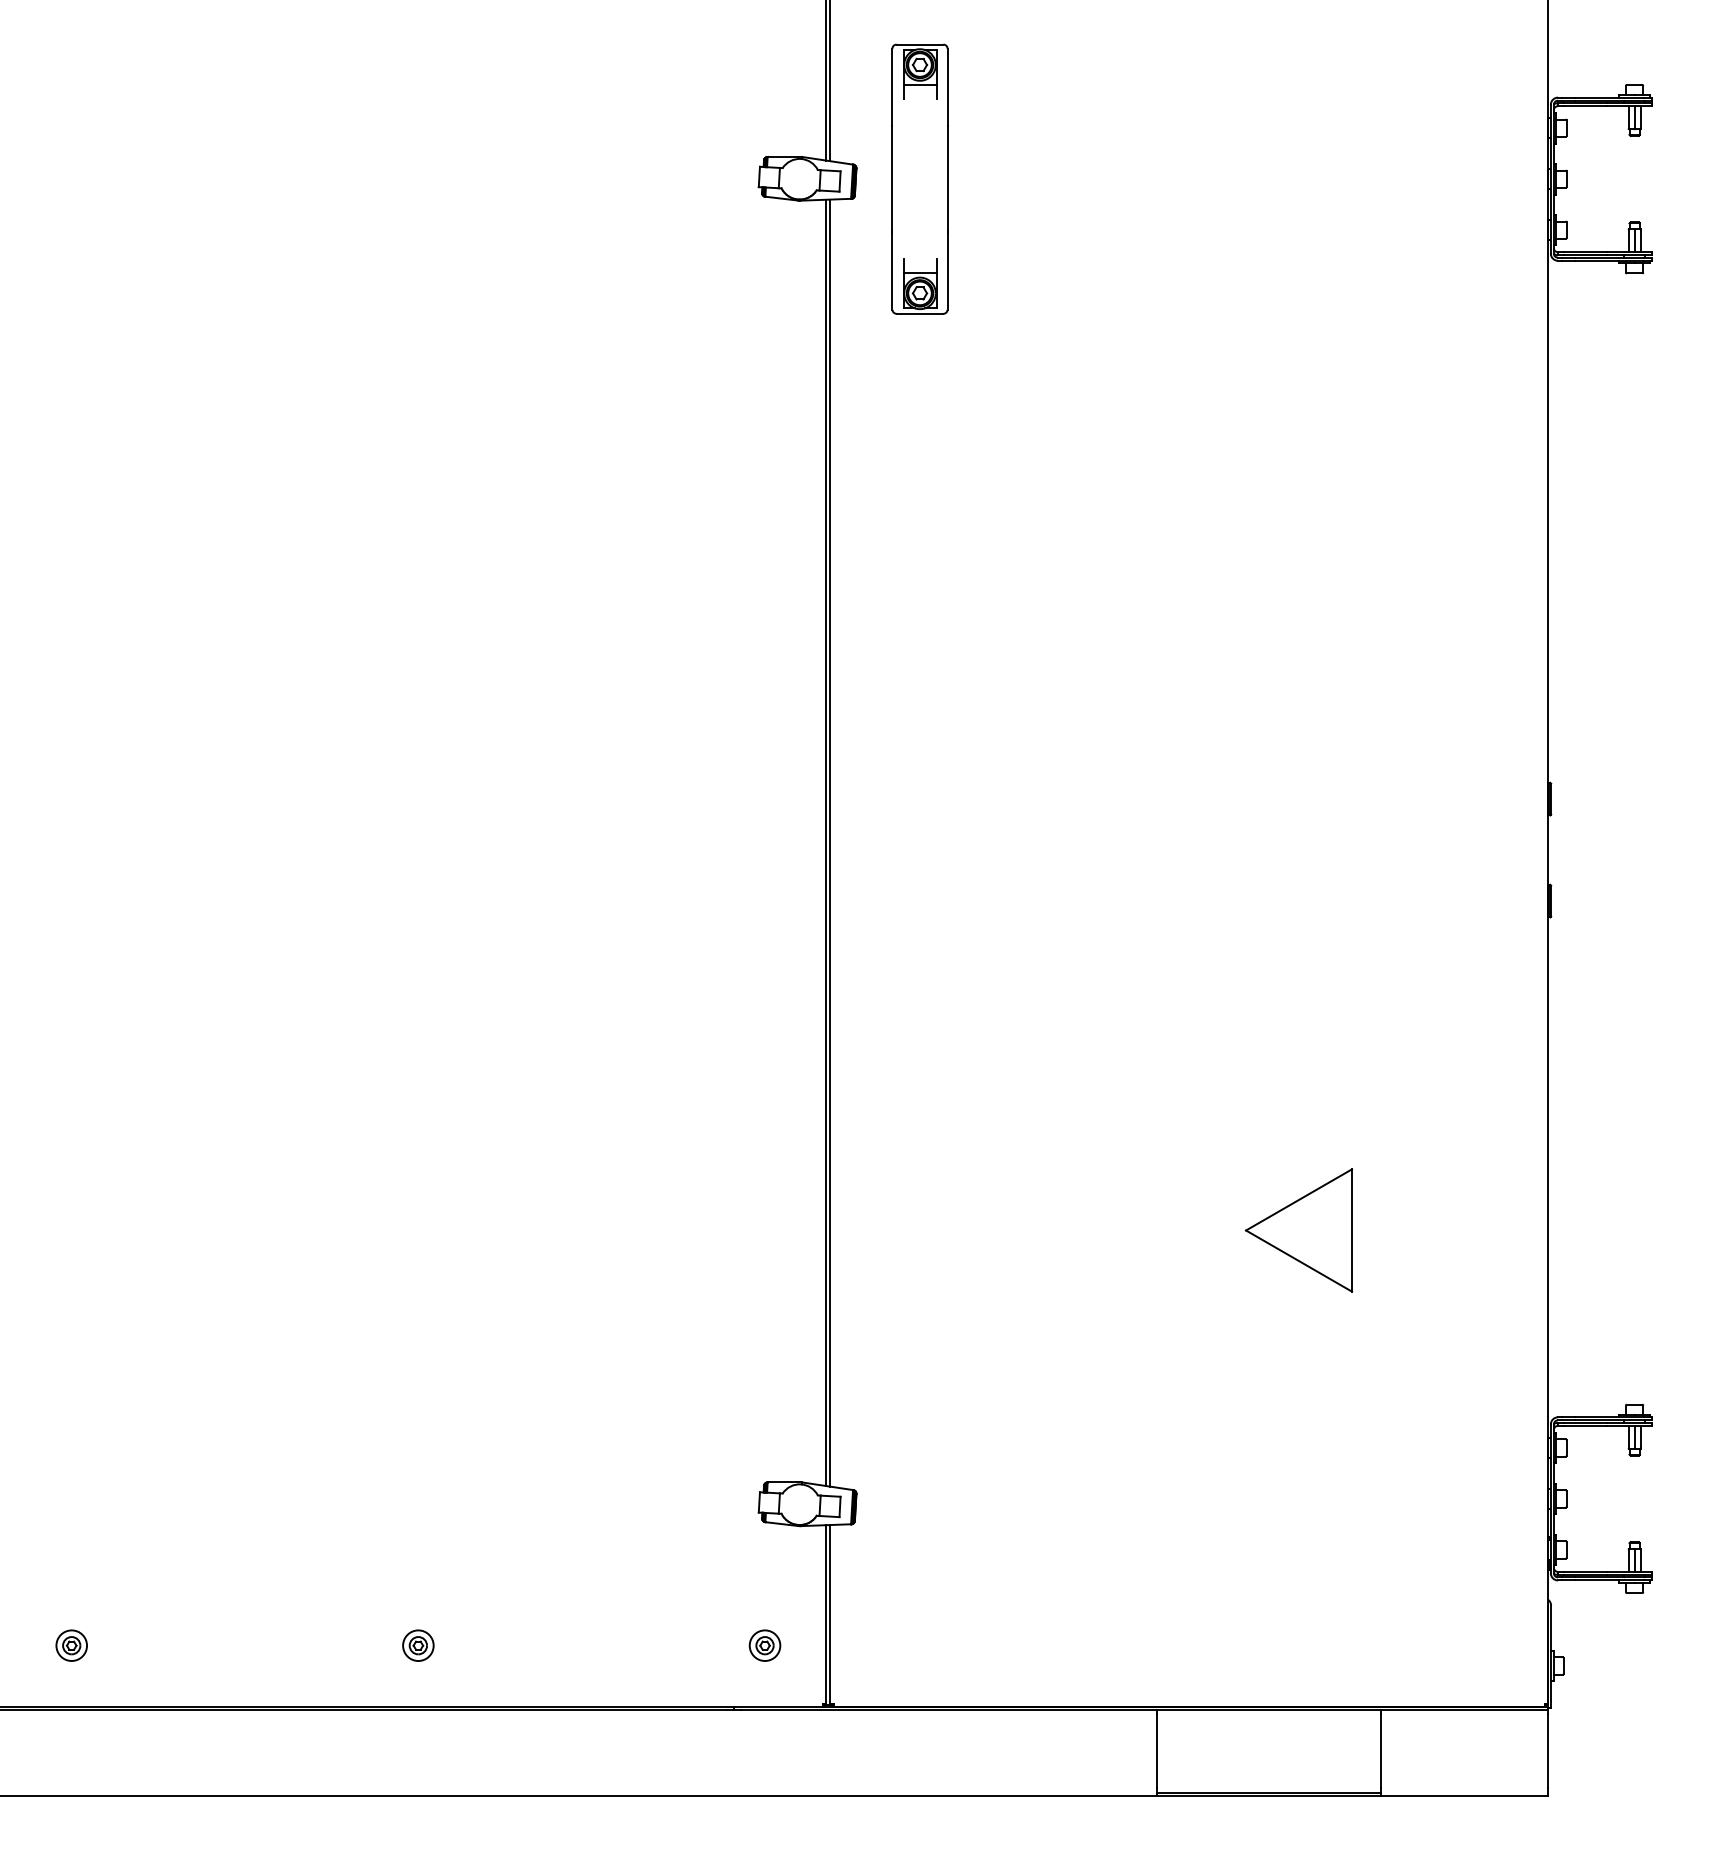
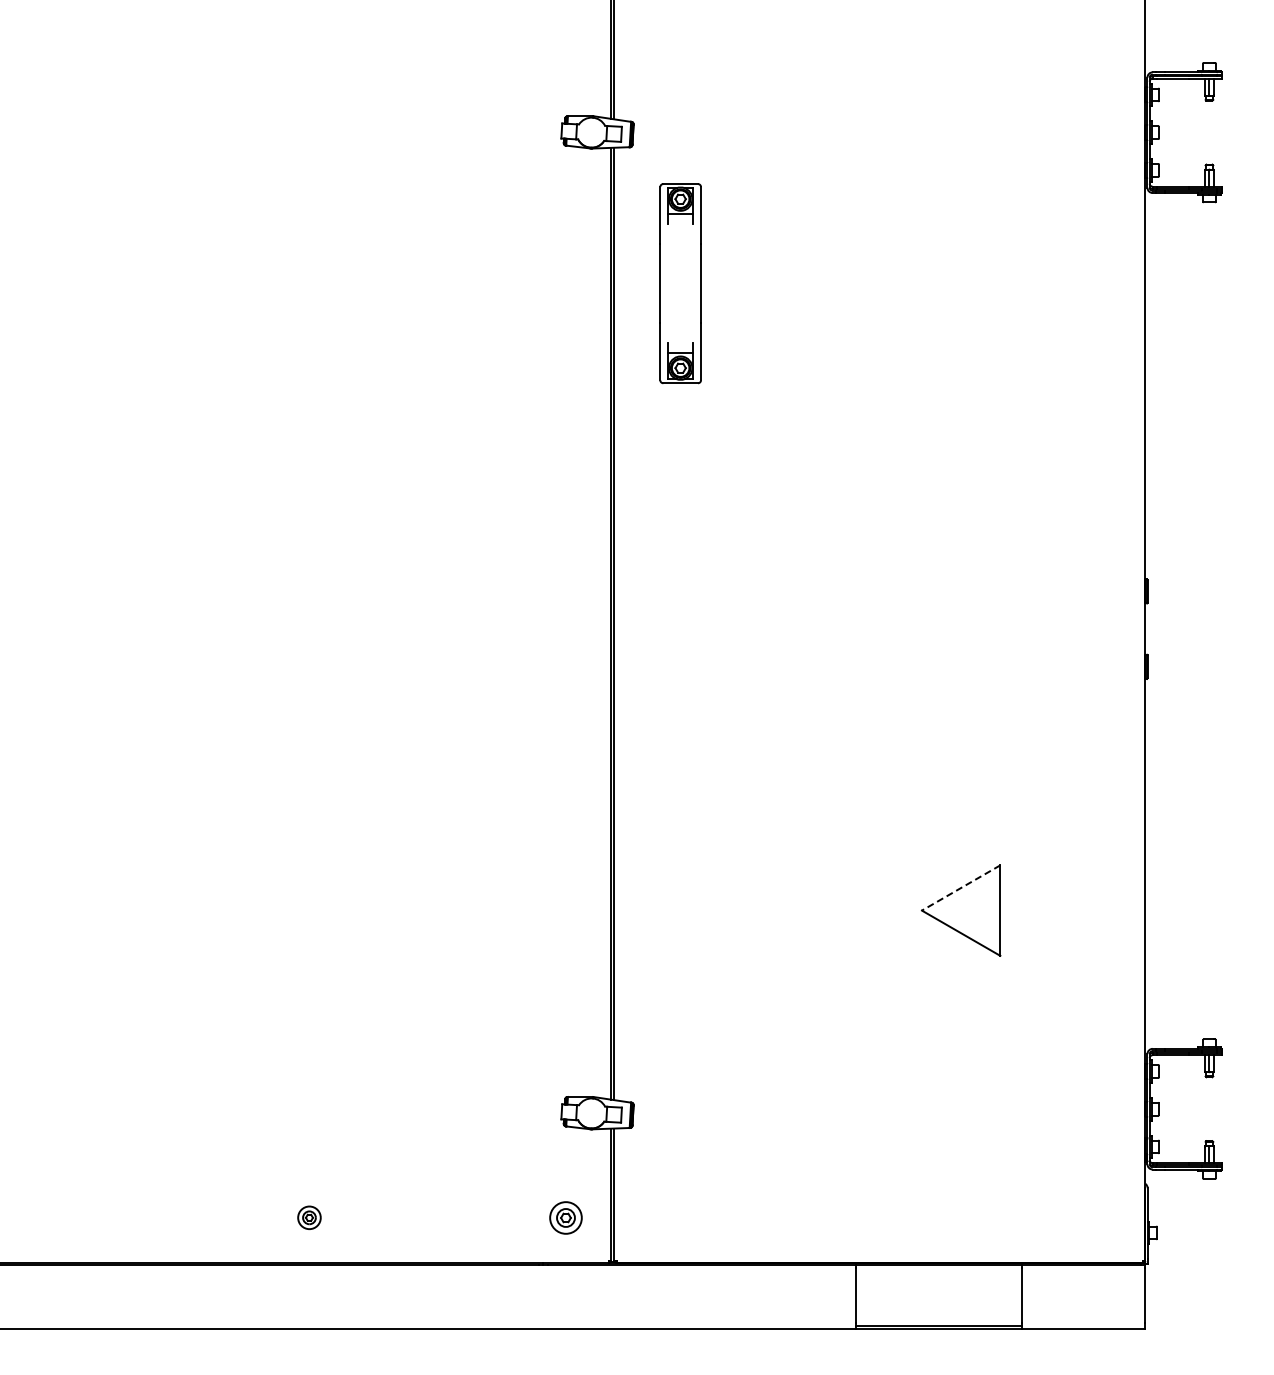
part: (919, 178) -> (680, 283), moved
line: (1298, 1200) -> (960, 888), solid -> dashed
part: (71, 1645) -> (52, 1217), removed
part: (764, 1645) -> (565, 1217), size x1.4

